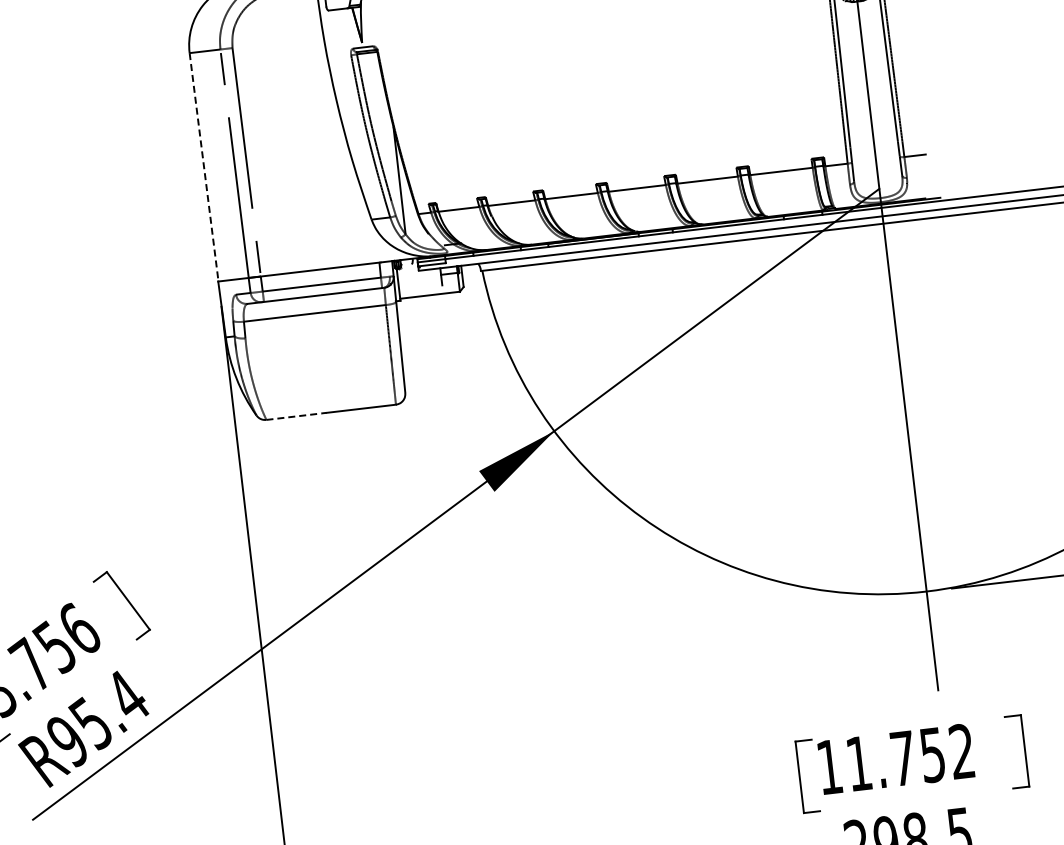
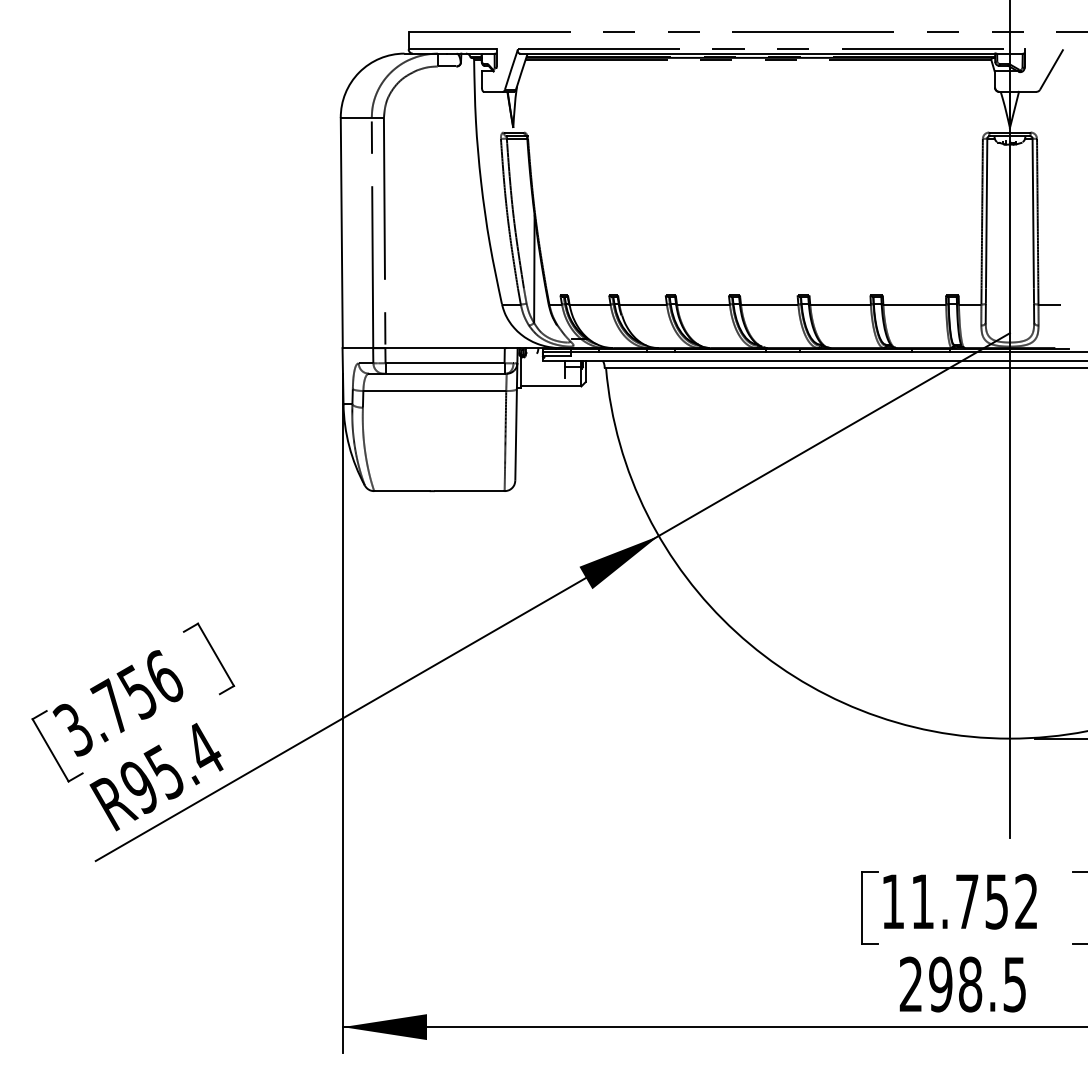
line: (203, 167) -> (341, 233), dashed -> solid
line: (293, 417) -> (401, 491), dashed -> solid

